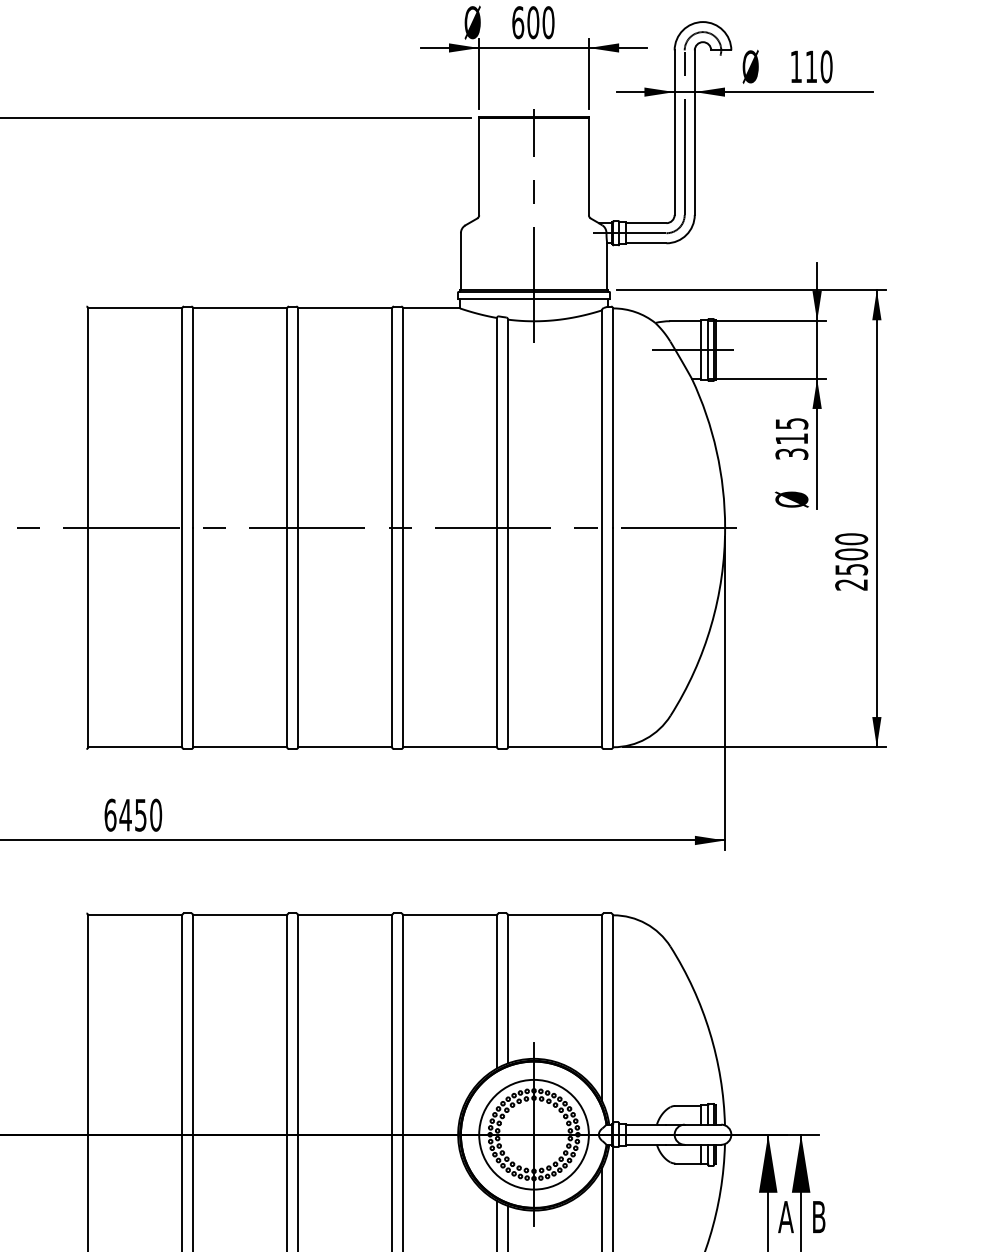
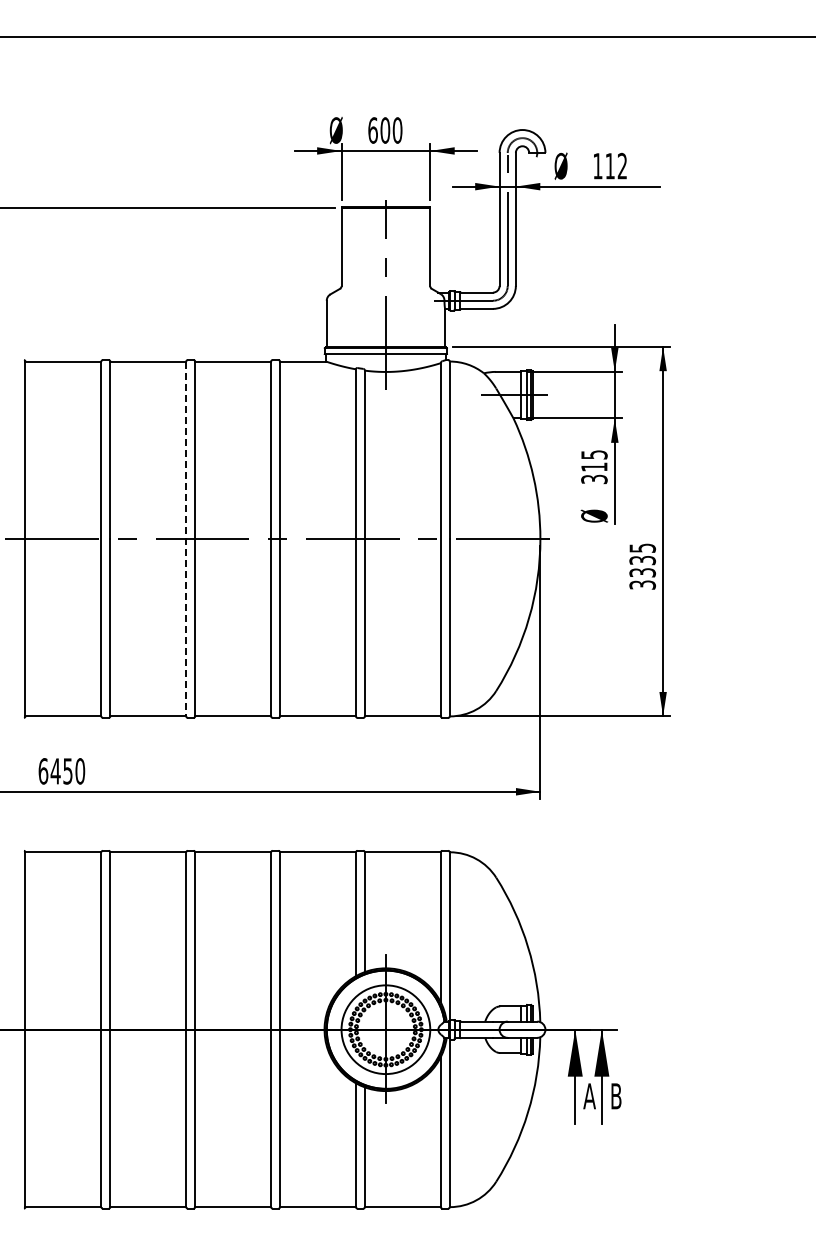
text: (826, 65) -> (622, 165), 110 -> 112
line: (287, 528) -> (186, 539), solid -> dashed
text: (851, 561) -> (642, 566), 2500 -> 3335

